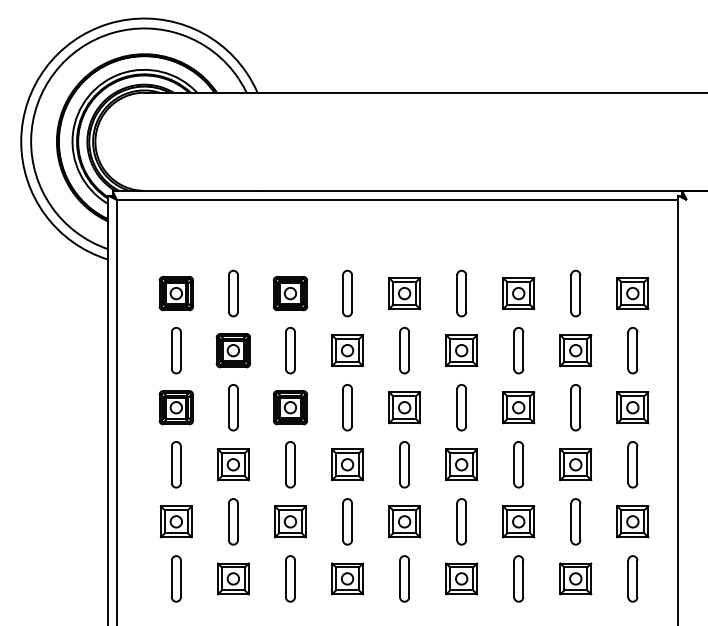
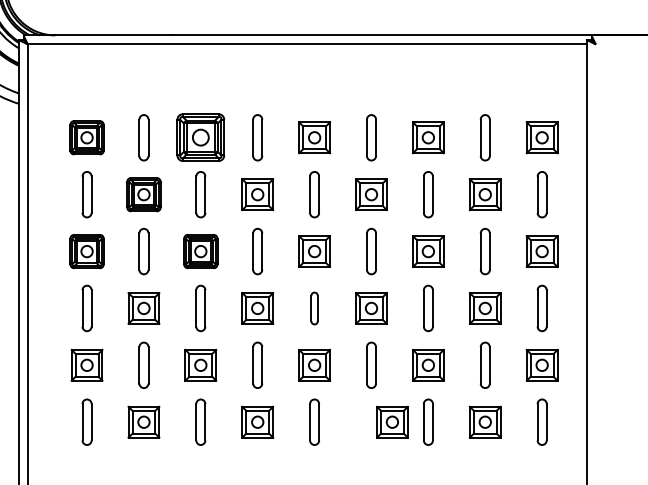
part: (290, 293) -> (200, 137), size x1.4
part: (404, 464) -> (314, 308), size x0.7
part: (461, 578) -> (392, 421), moved

